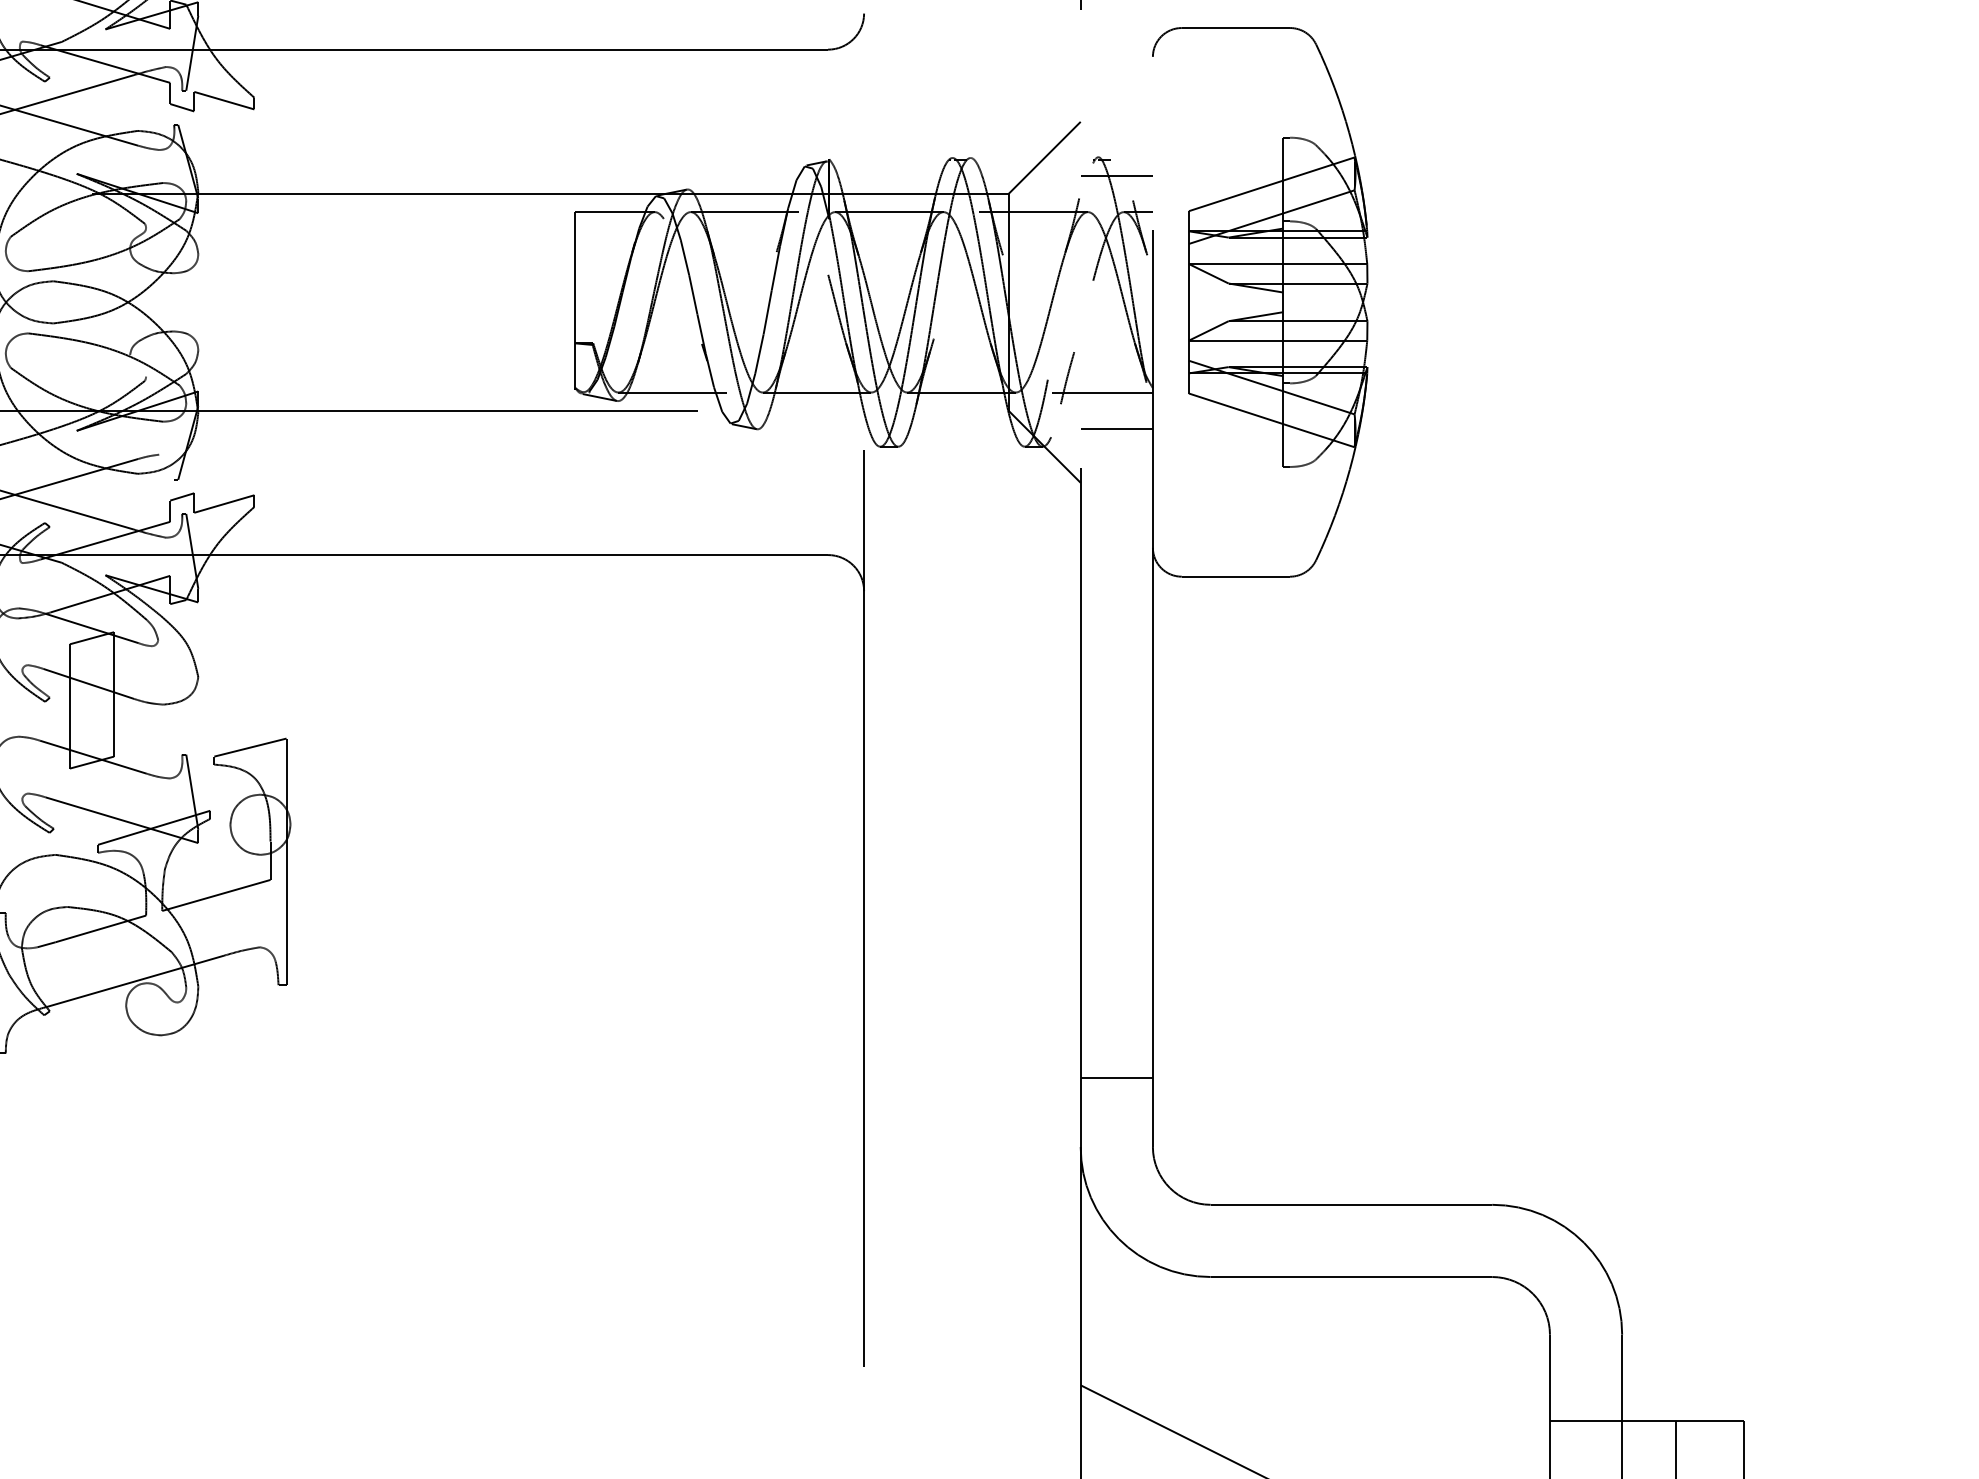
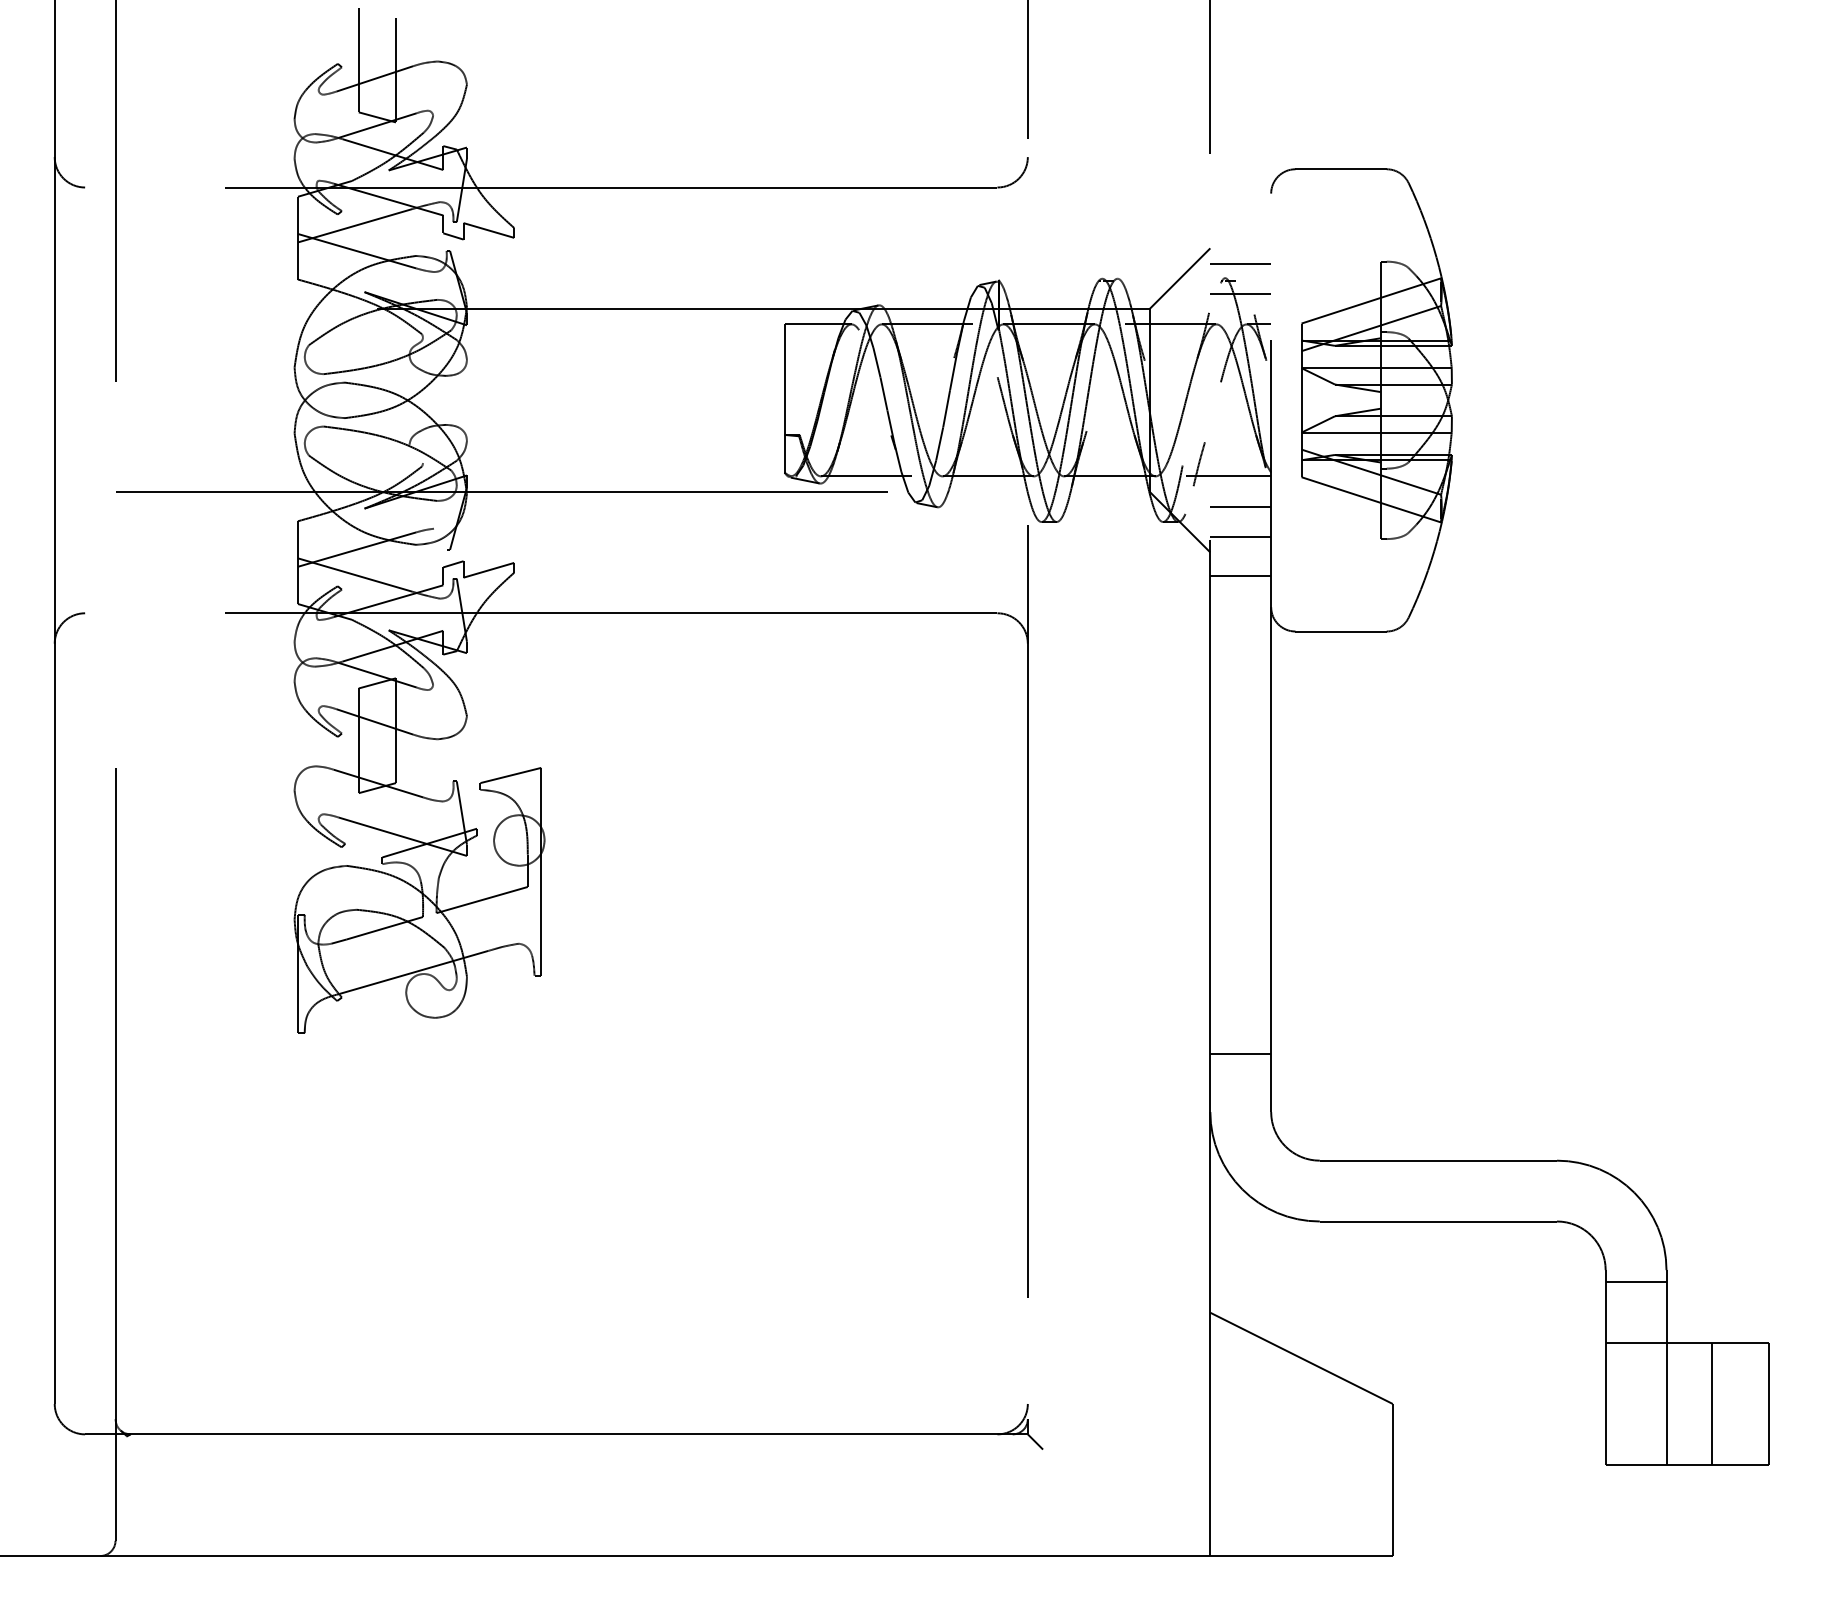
line: (1116, 139) -> (1240, 263), added
line: (1116, 465) -> (1240, 537), added
line: (1116, 511) -> (1240, 576), added
line: (1585, 1349) -> (1635, 1282), added

